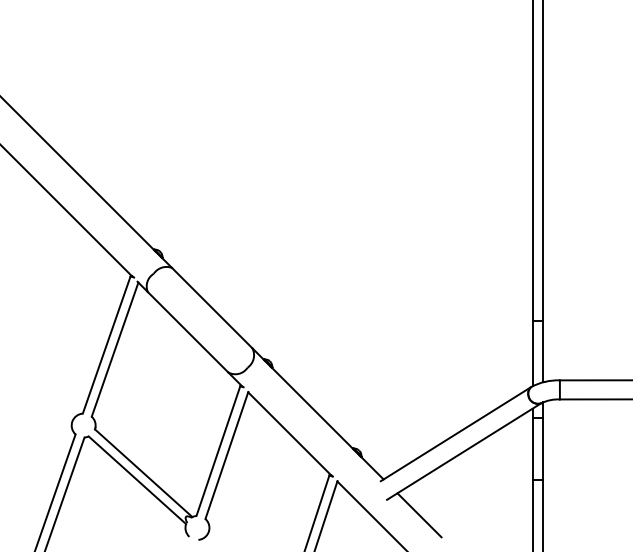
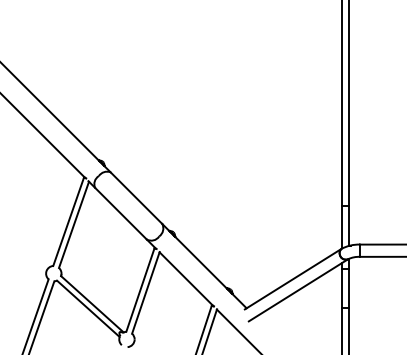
line: (419, 515) -> (269, 331), removed

